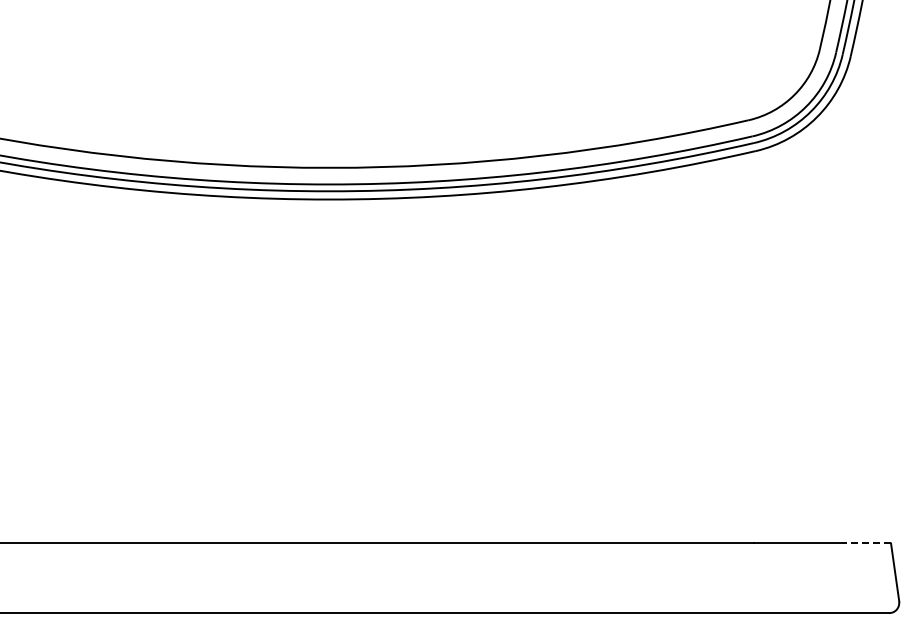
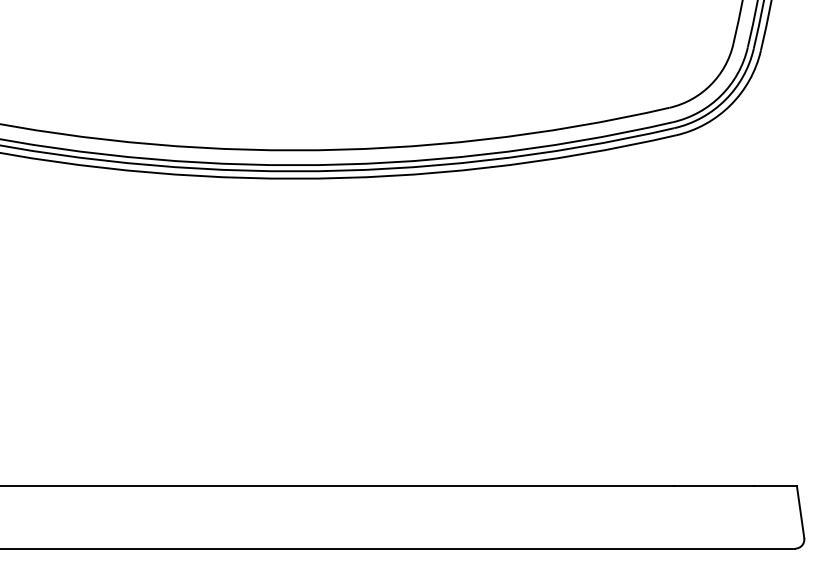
line: (866, 543) -> (775, 486), dashed -> solid

